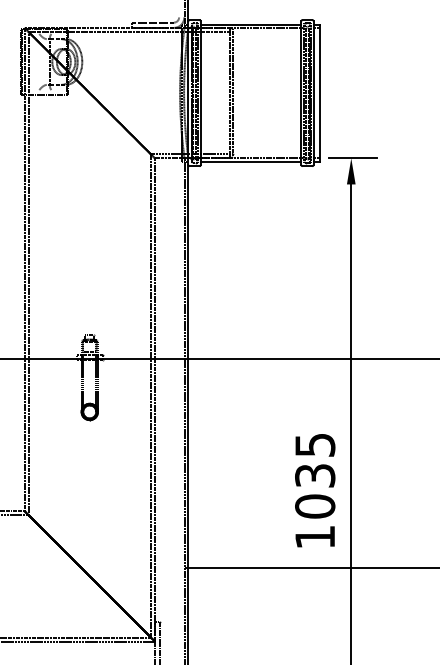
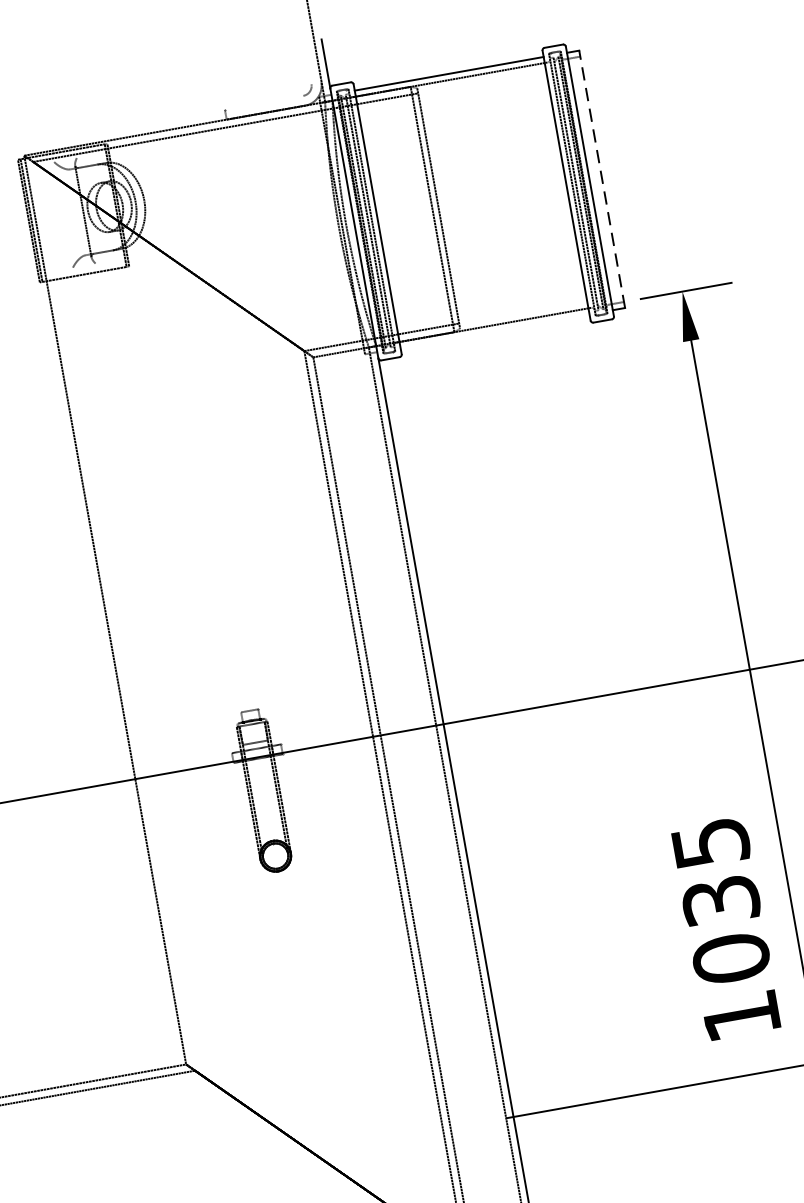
line: (152, 22) -> (263, 102), removed
line: (320, 92) -> (602, 178), solid -> dashed
line: (250, 161) -> (494, 331), removed
line: (28, 273) -> (113, 616), removed

